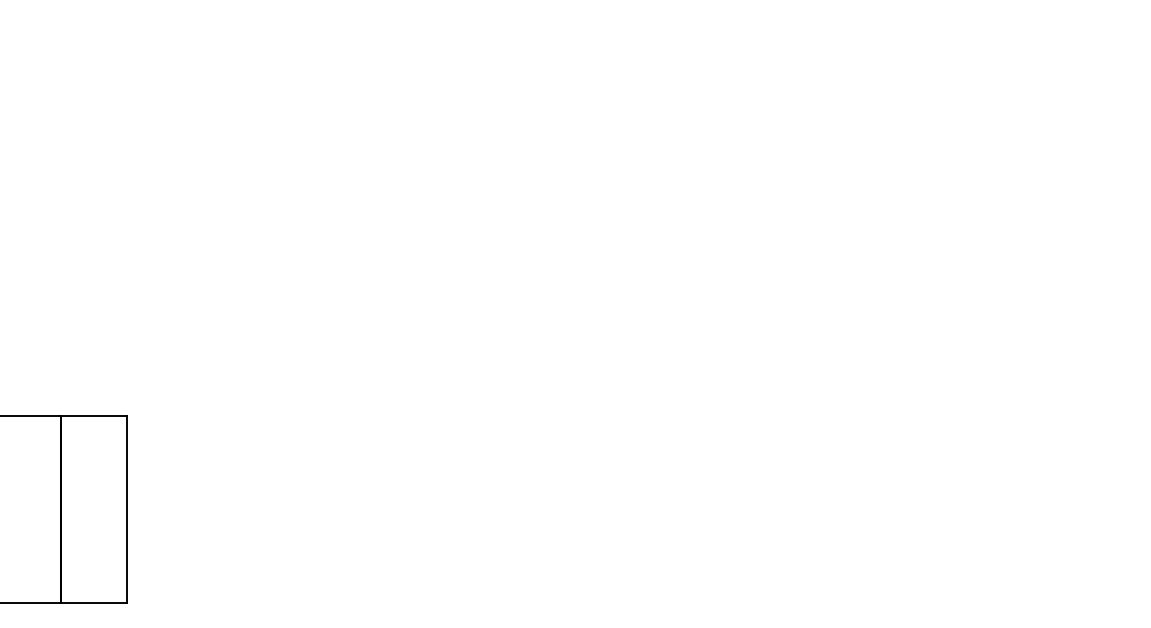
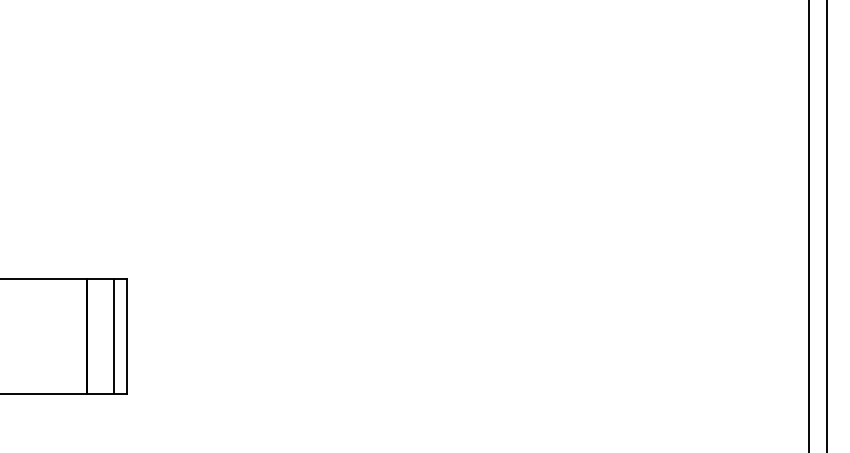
line: (104, 509) -> (113, 336), added

